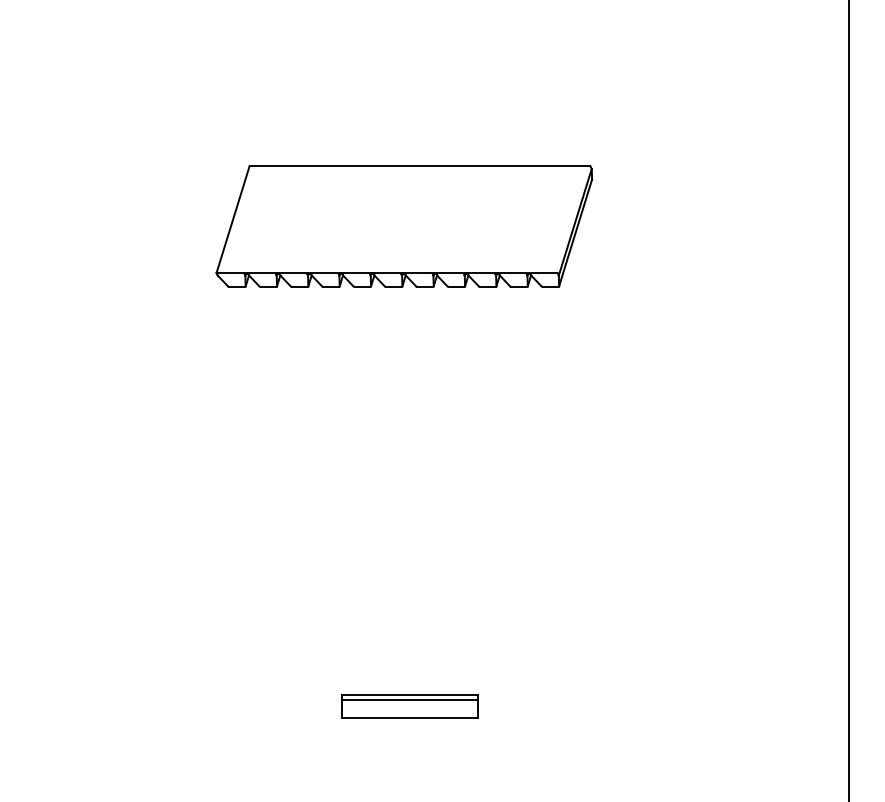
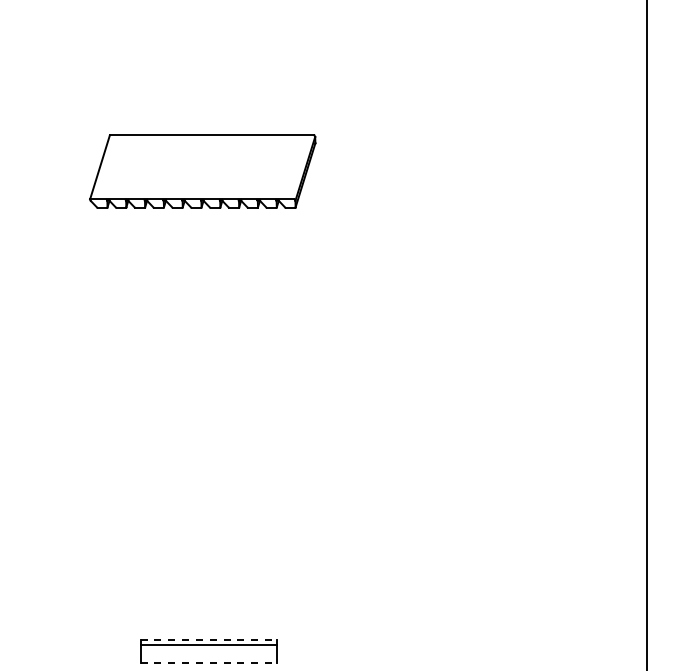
part: (404, 226) -> (202, 171), size x0.6
line: (410, 695) -> (208, 640), solid -> dashed
line: (410, 717) -> (208, 662), solid -> dashed

